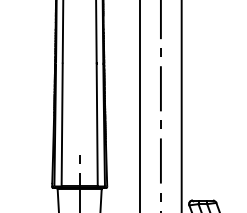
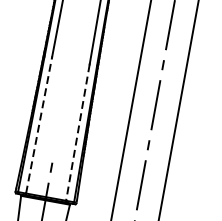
line: (62, 124) -> (39, 124), solid -> dashed
line: (97, 125) -> (78, 133), solid -> dashed

